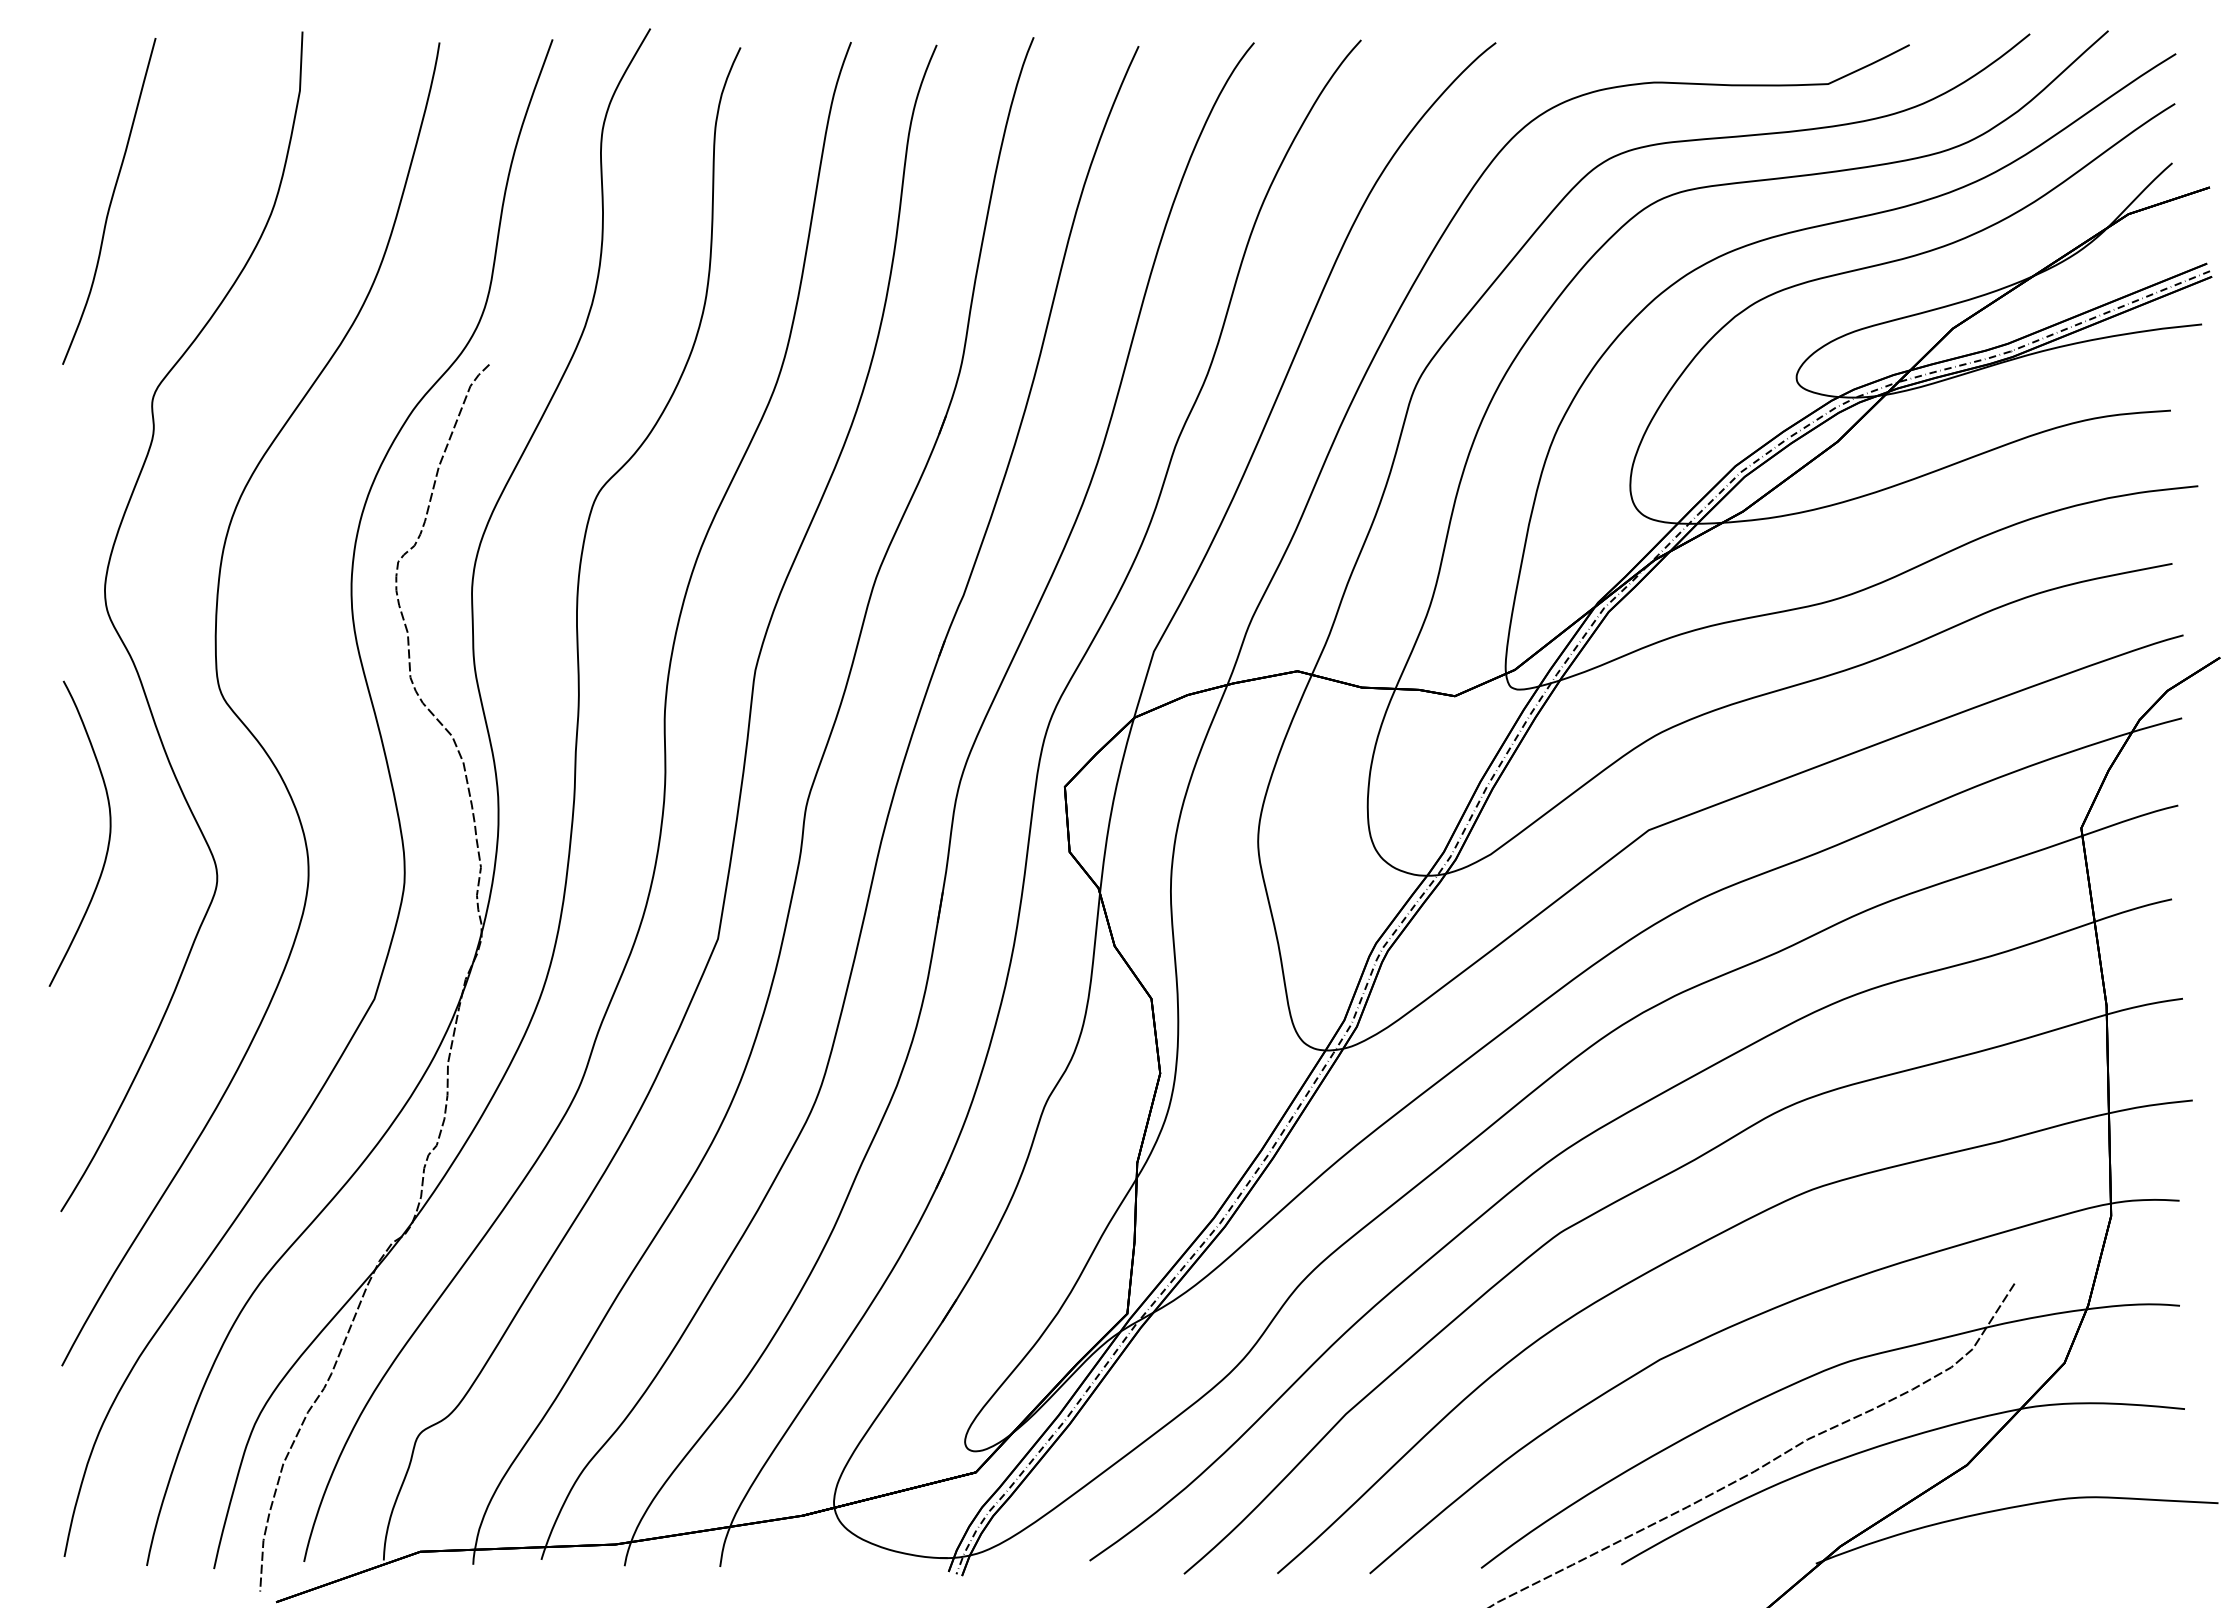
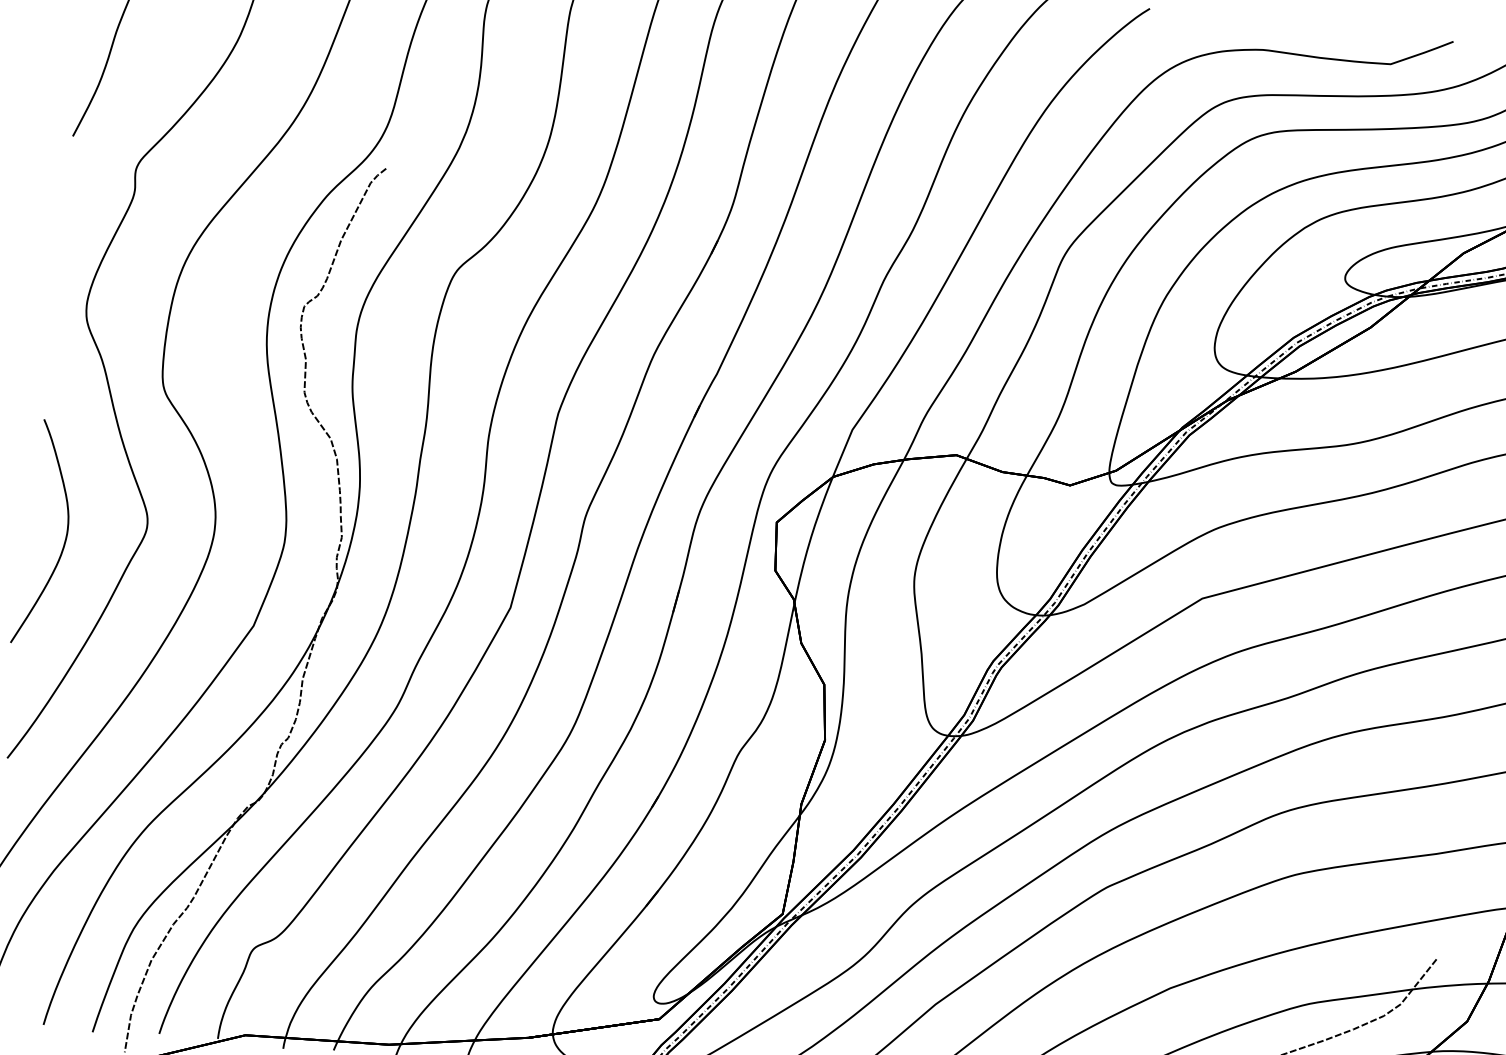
curve: (108, 837) -> (65, 537), moved

